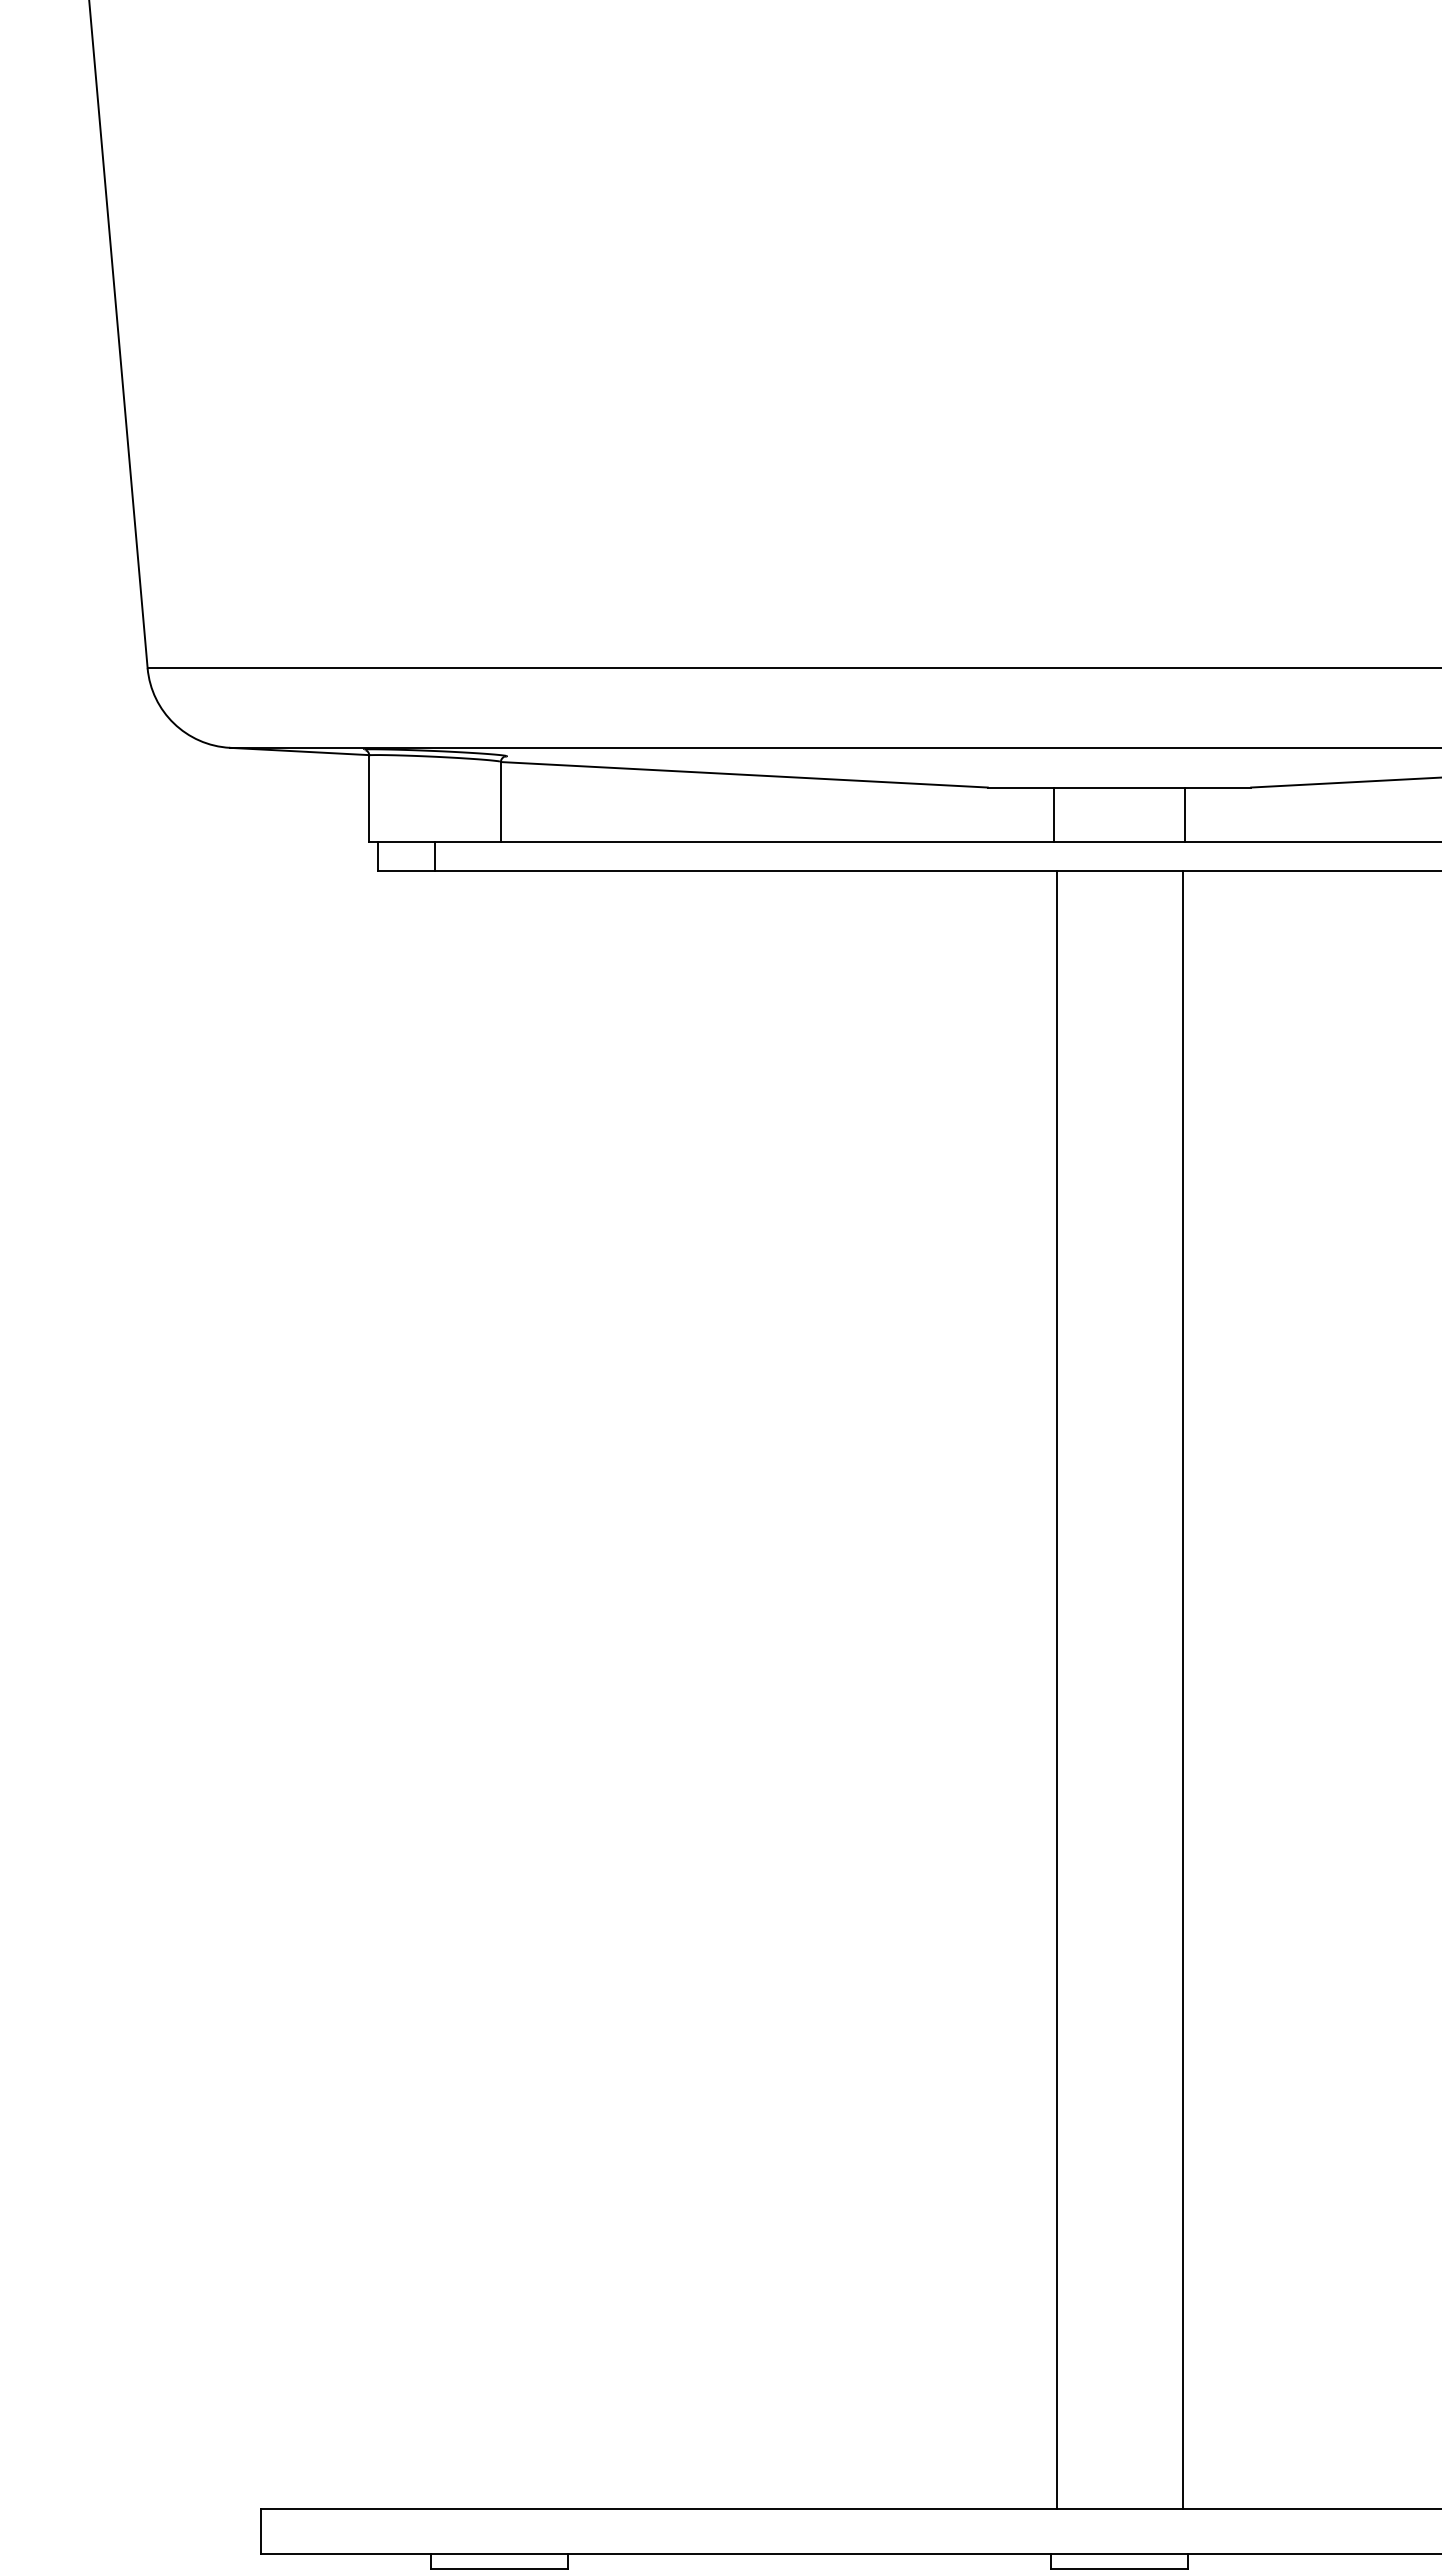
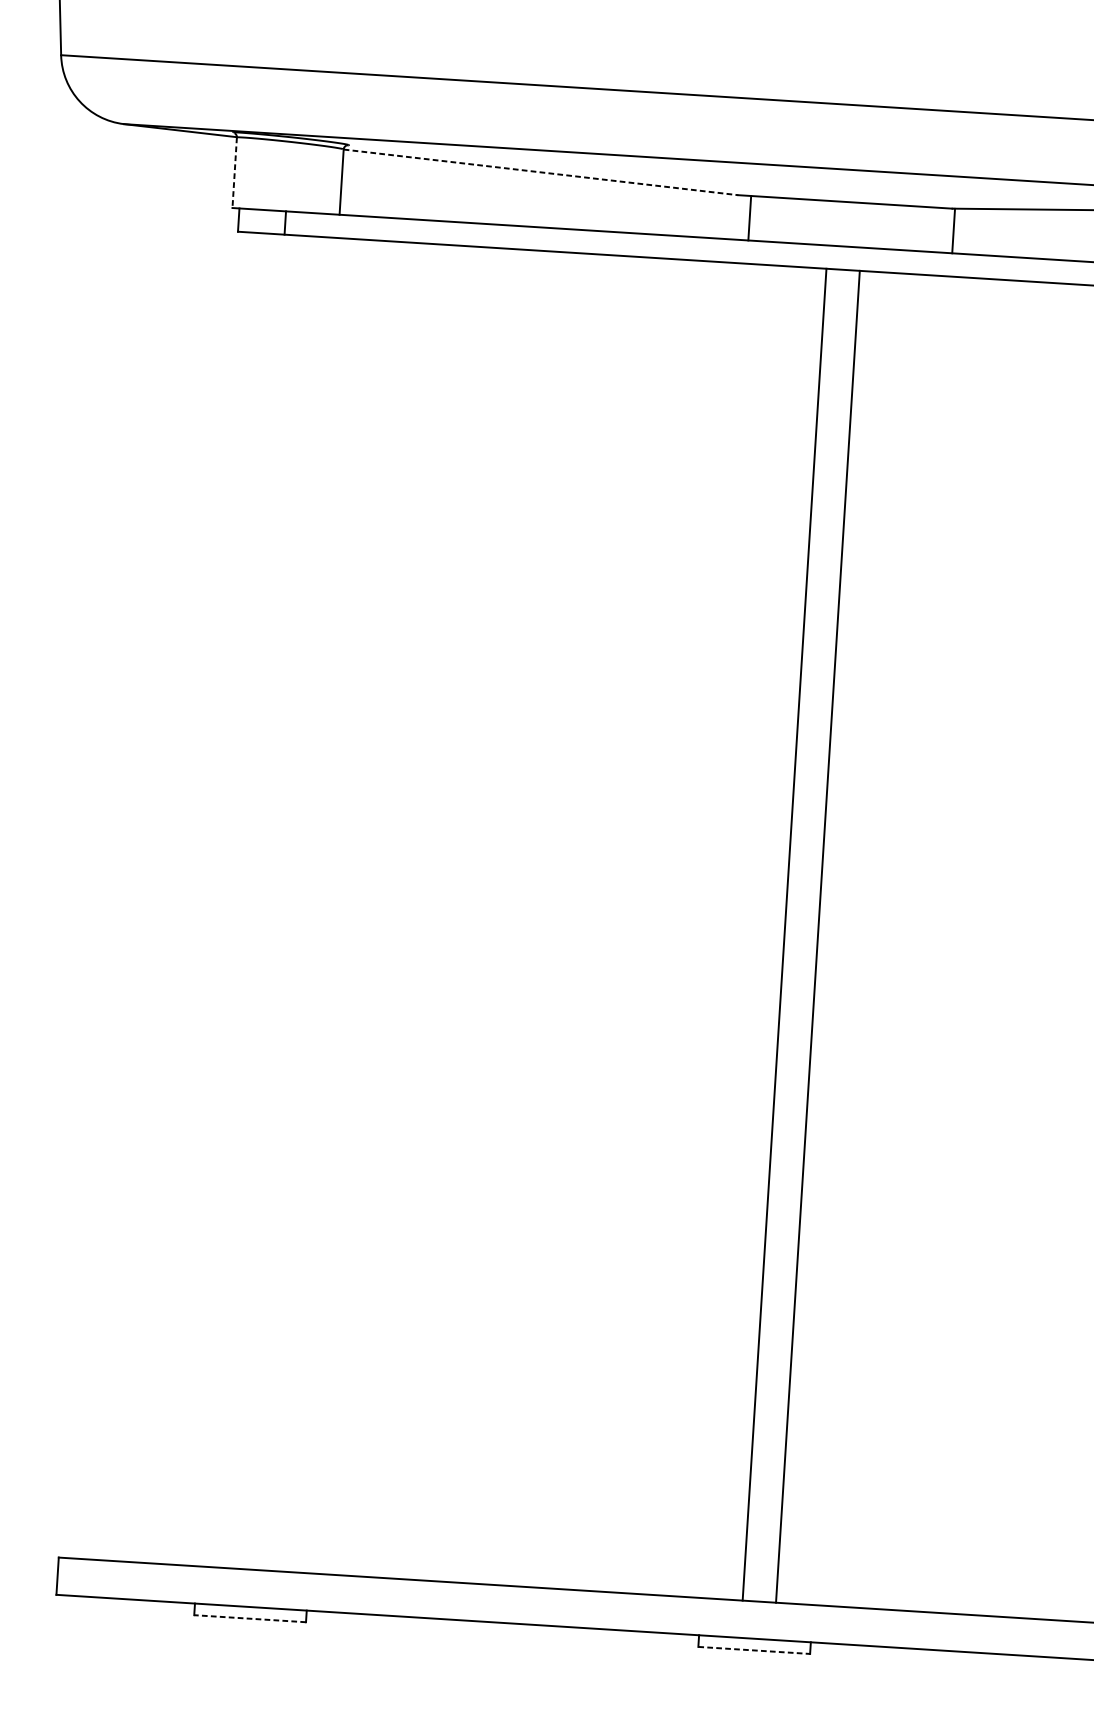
line: (744, 774) -> (541, 172), solid -> dashed
line: (369, 799) -> (234, 173), solid -> dashed
line: (1053, 814) -> (749, 217), moved
line: (1185, 814) -> (953, 230), moved
line: (1056, 1689) -> (817, 936), moved
line: (1182, 1689) -> (784, 934), moved
line: (499, 2568) -> (250, 1618), solid -> dashed
line: (1119, 2568) -> (754, 1650), solid -> dashed

